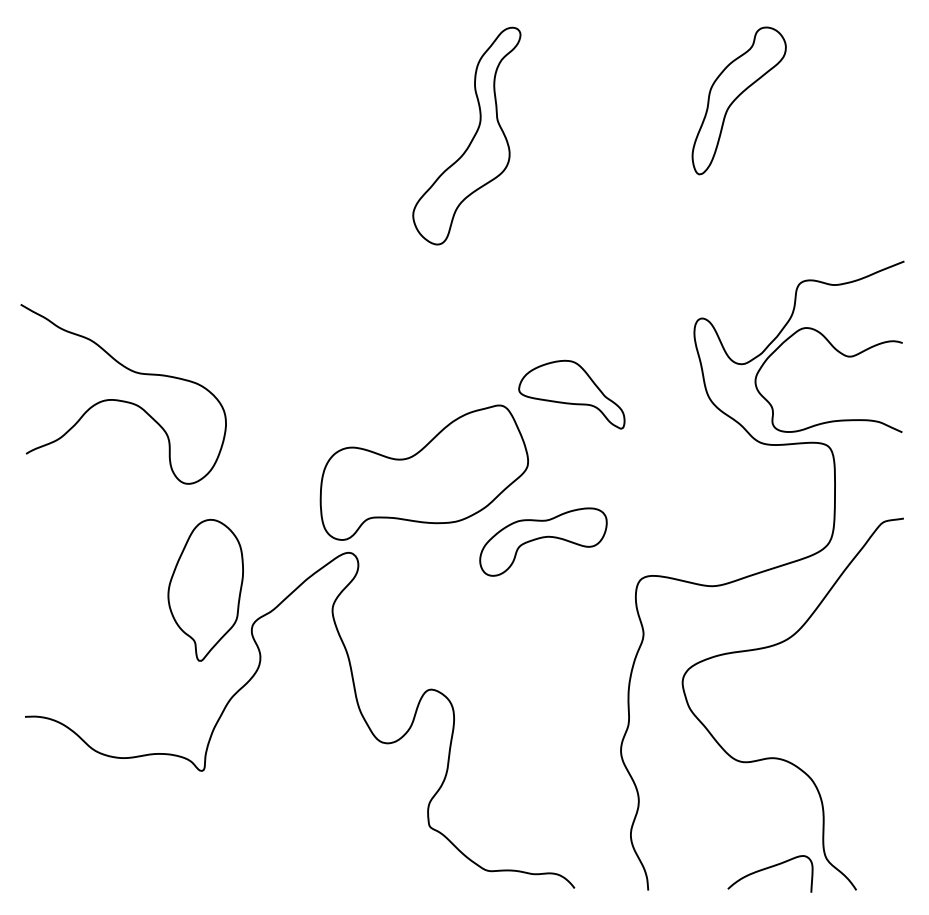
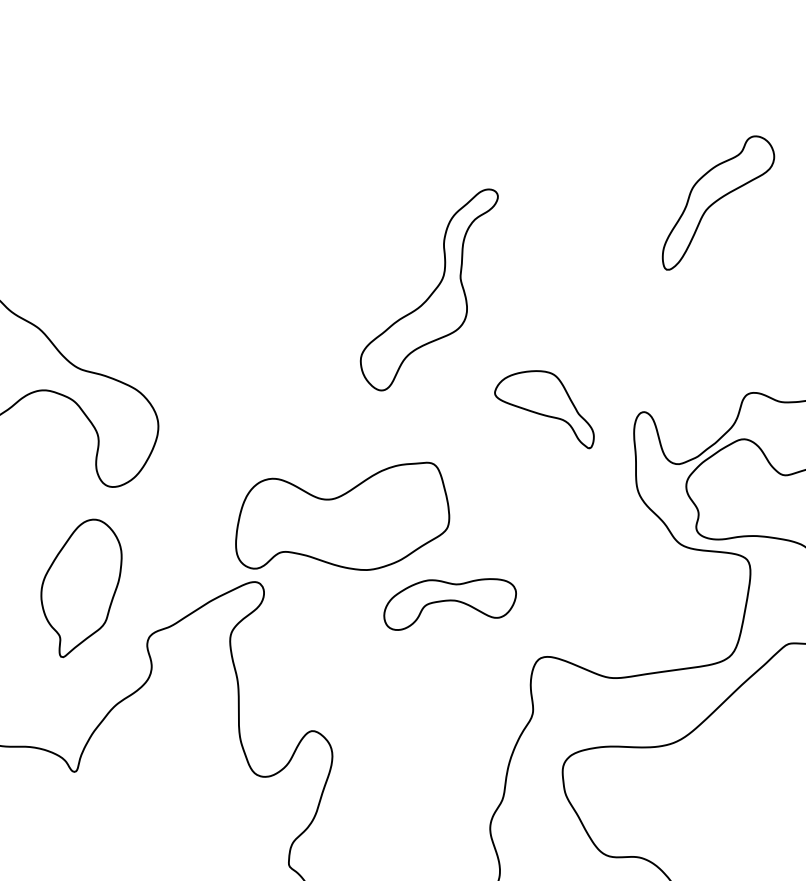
part: (472, 137) -> (432, 290), moved
part: (571, 394) -> (545, 406), moved
part: (205, 590) -> (79, 588), moved

